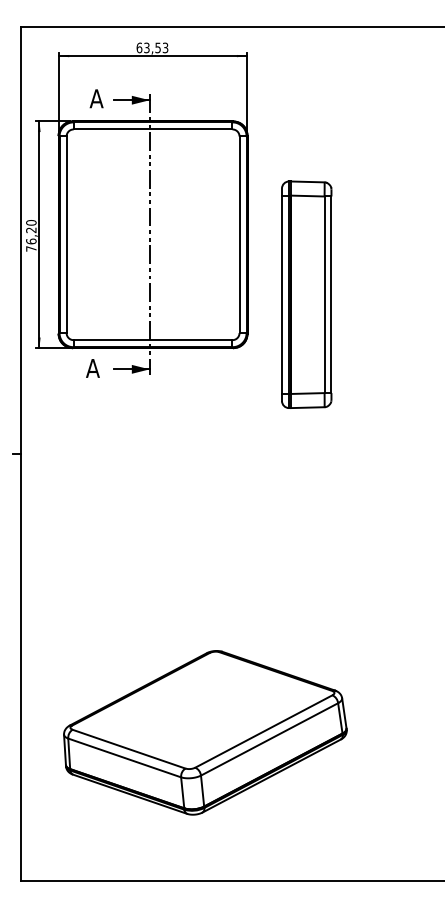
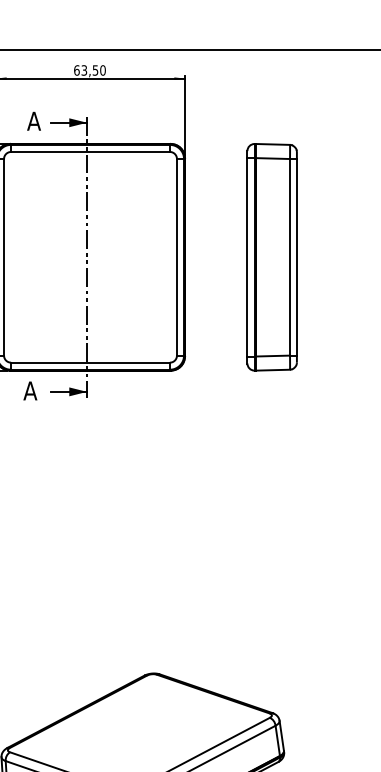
text: (165, 47) -> (102, 70), 63,53 -> 63,50
part: (306, 294) -> (271, 257), moved

